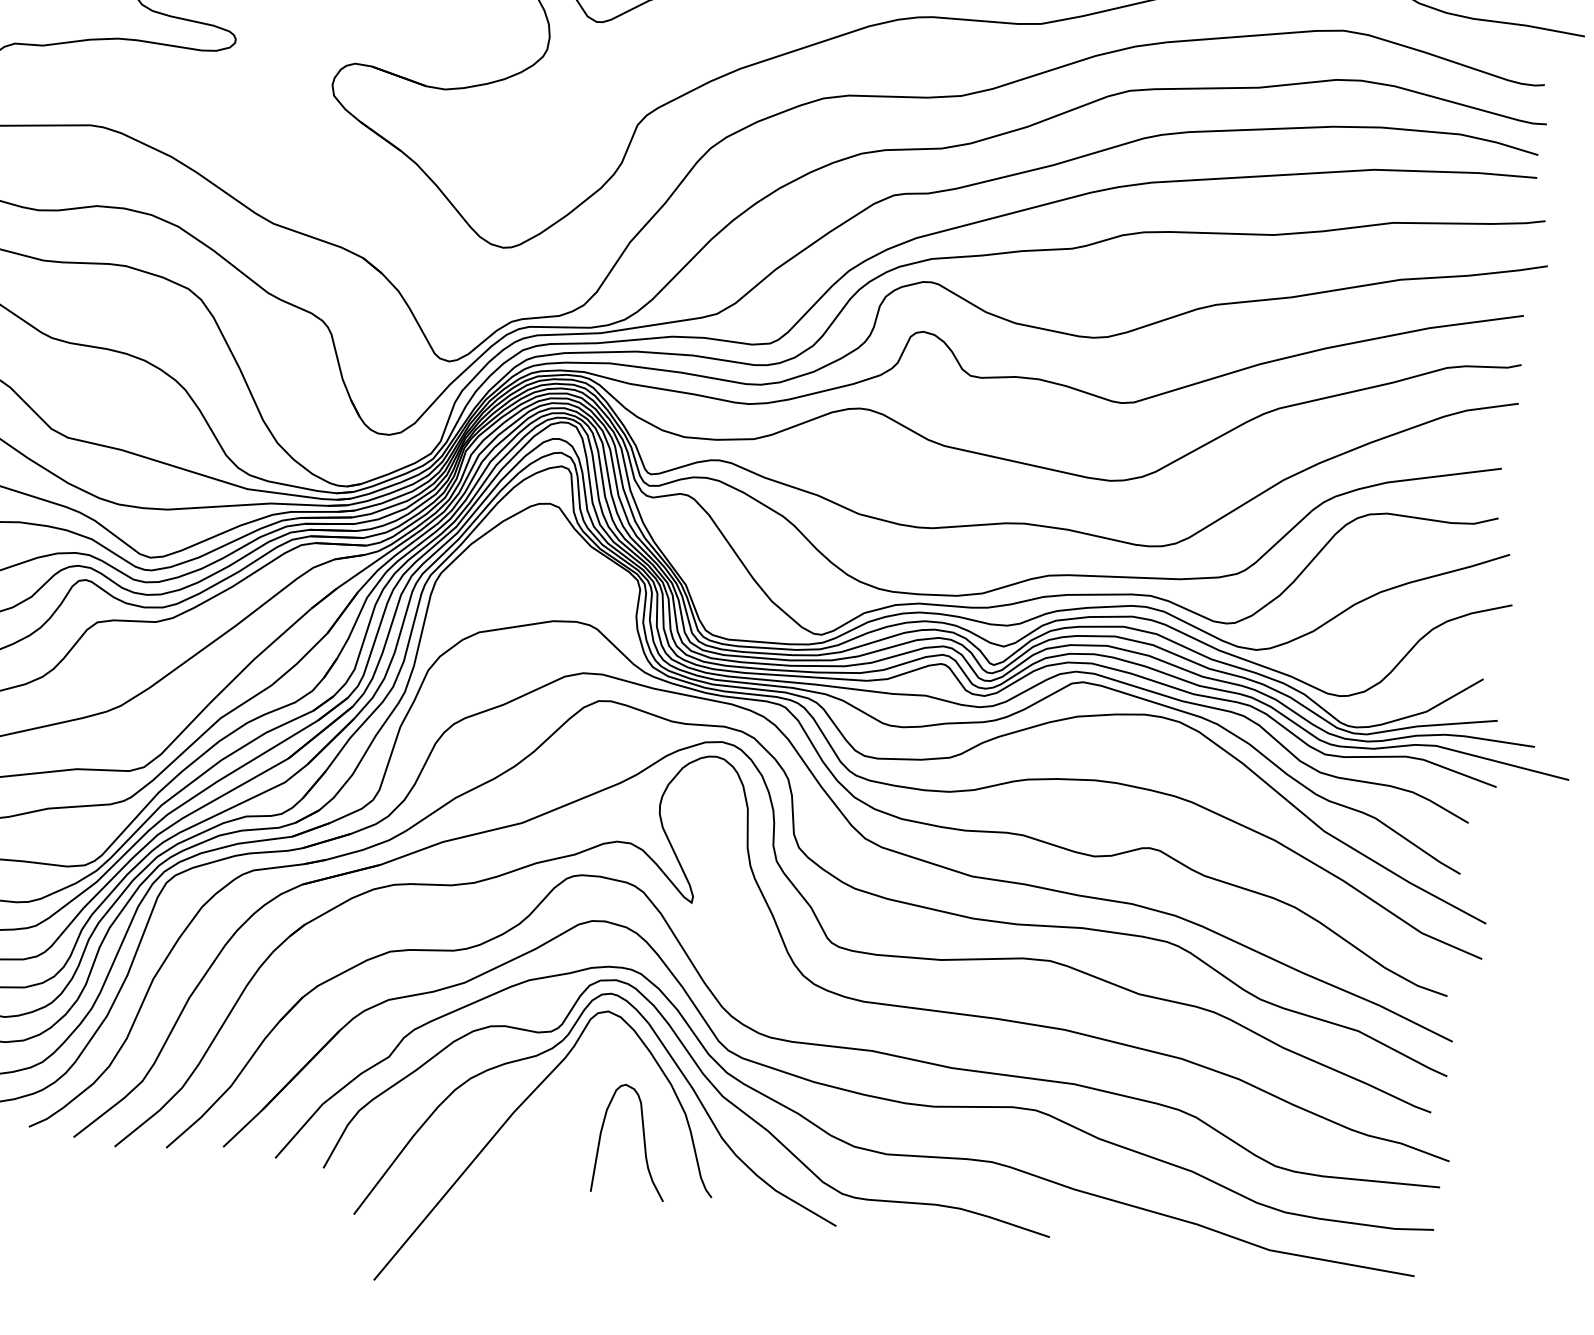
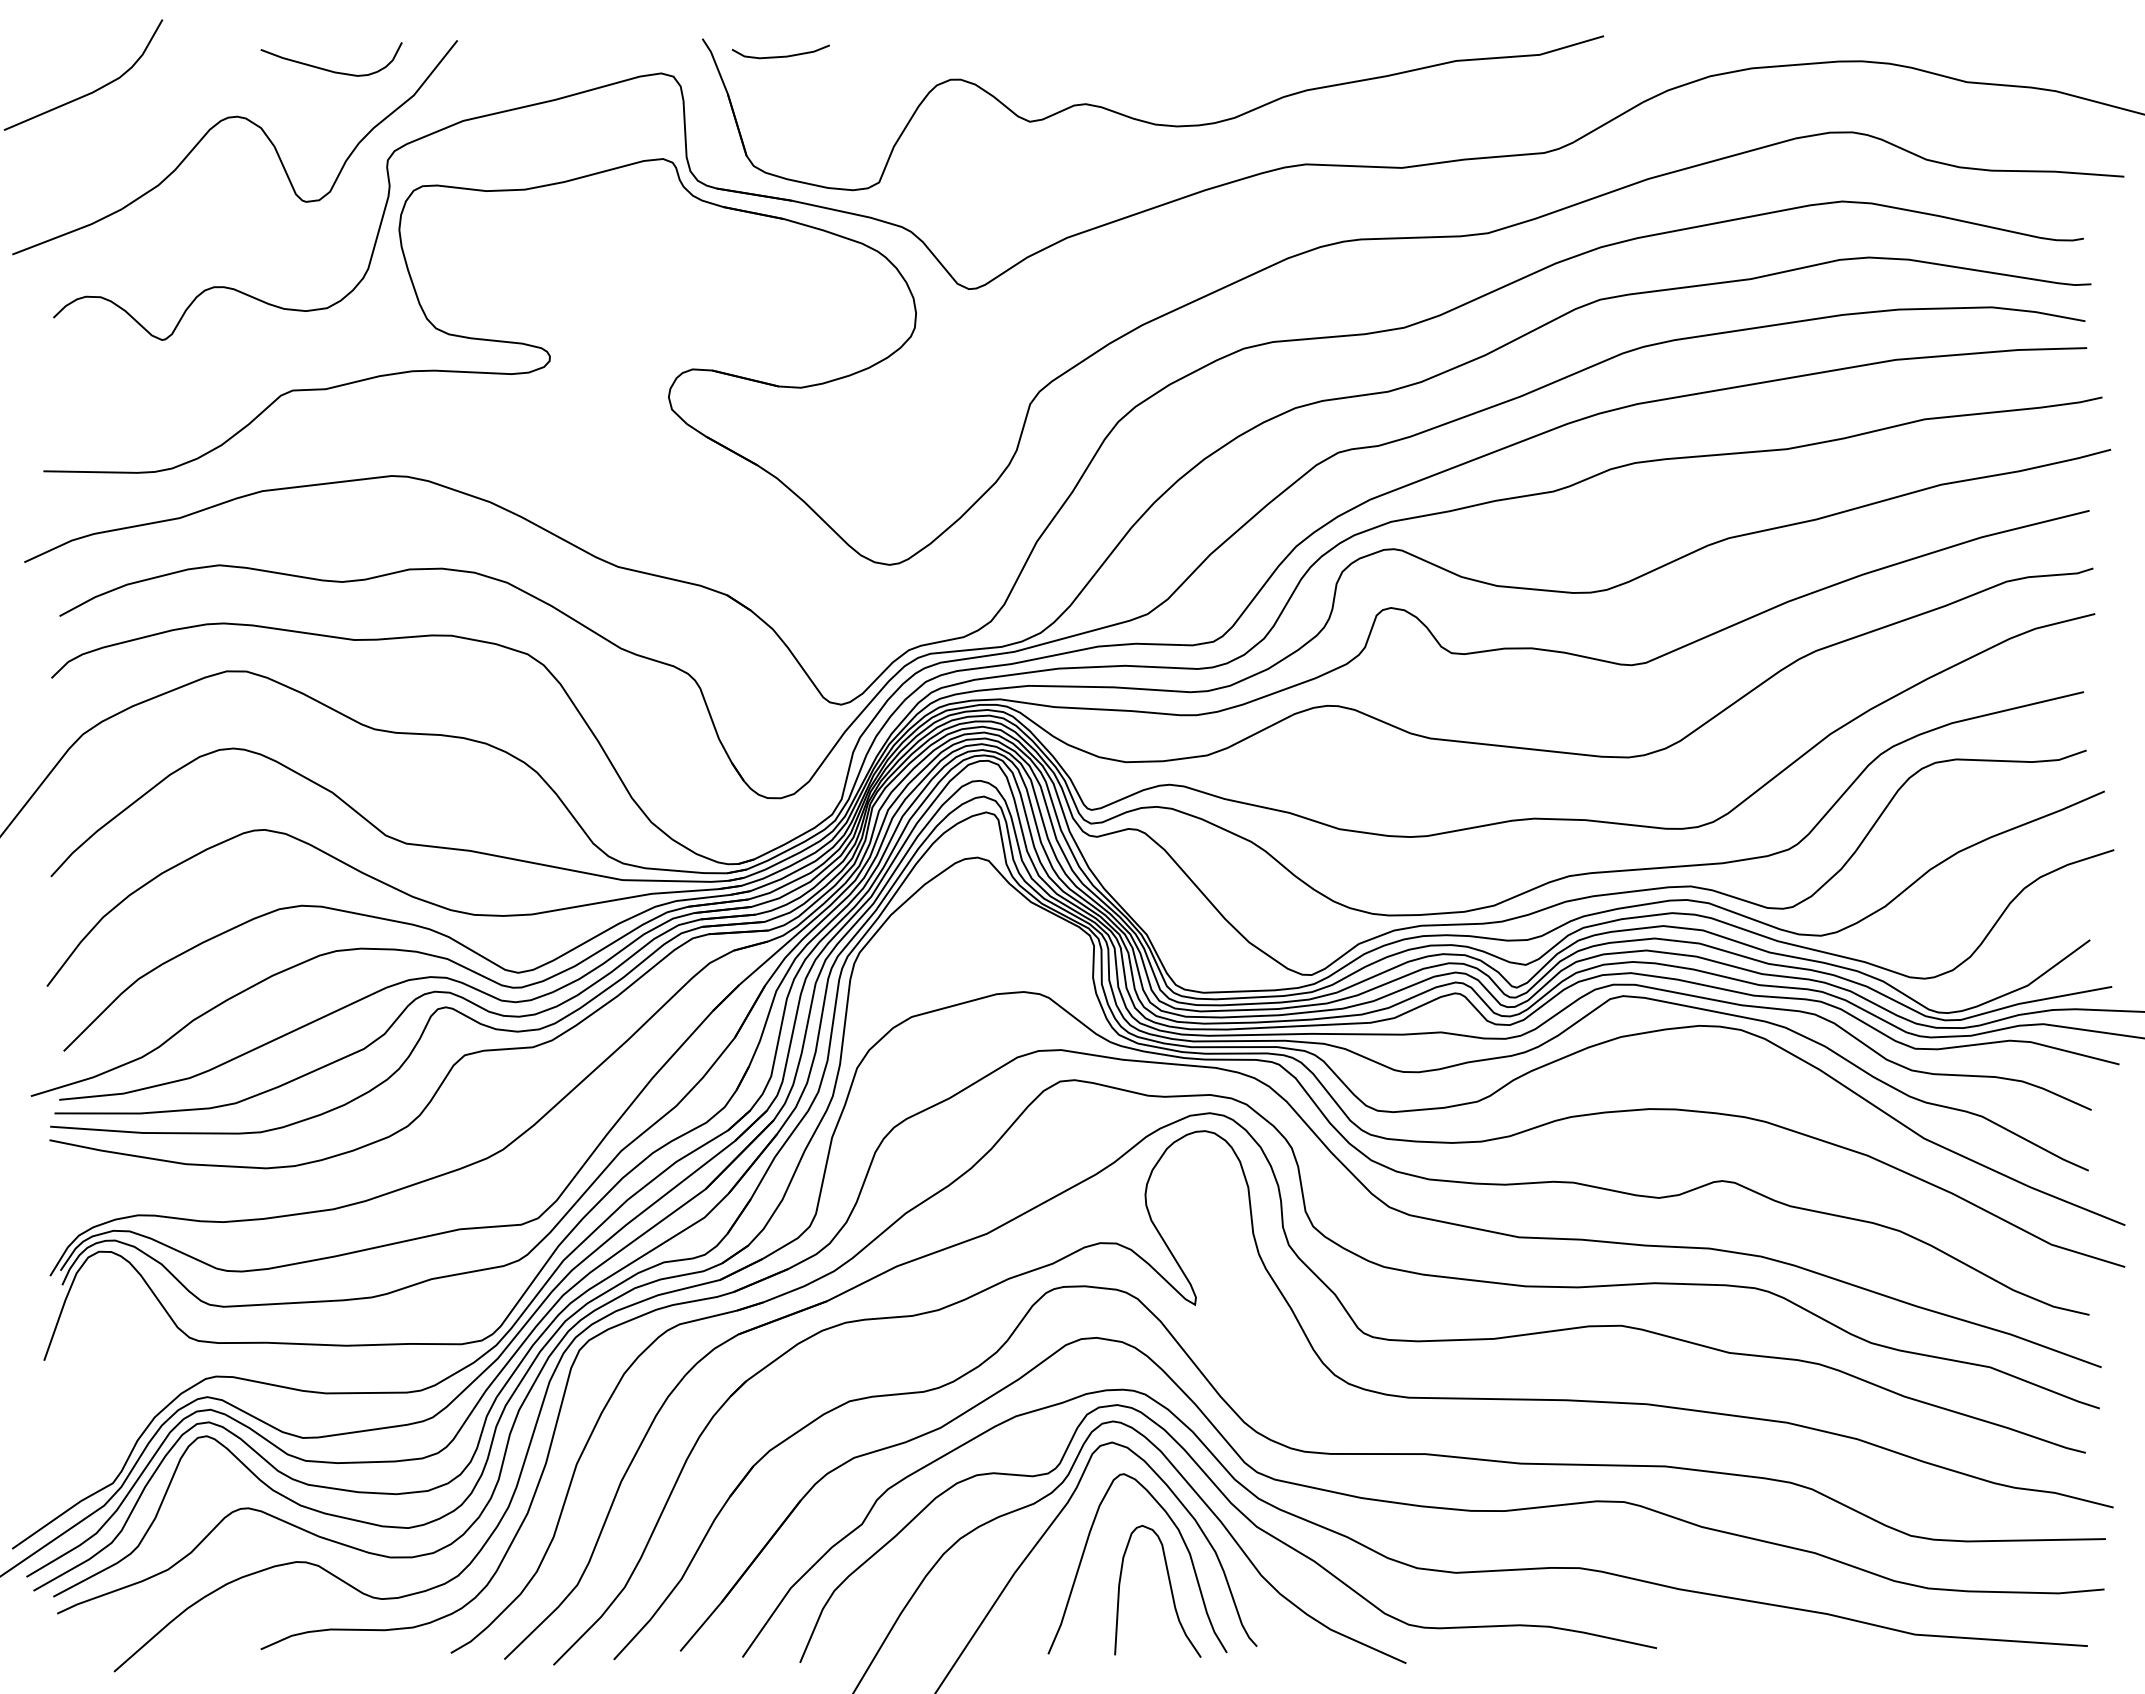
curve: (658, 1101) -> (1182, 1540), added

